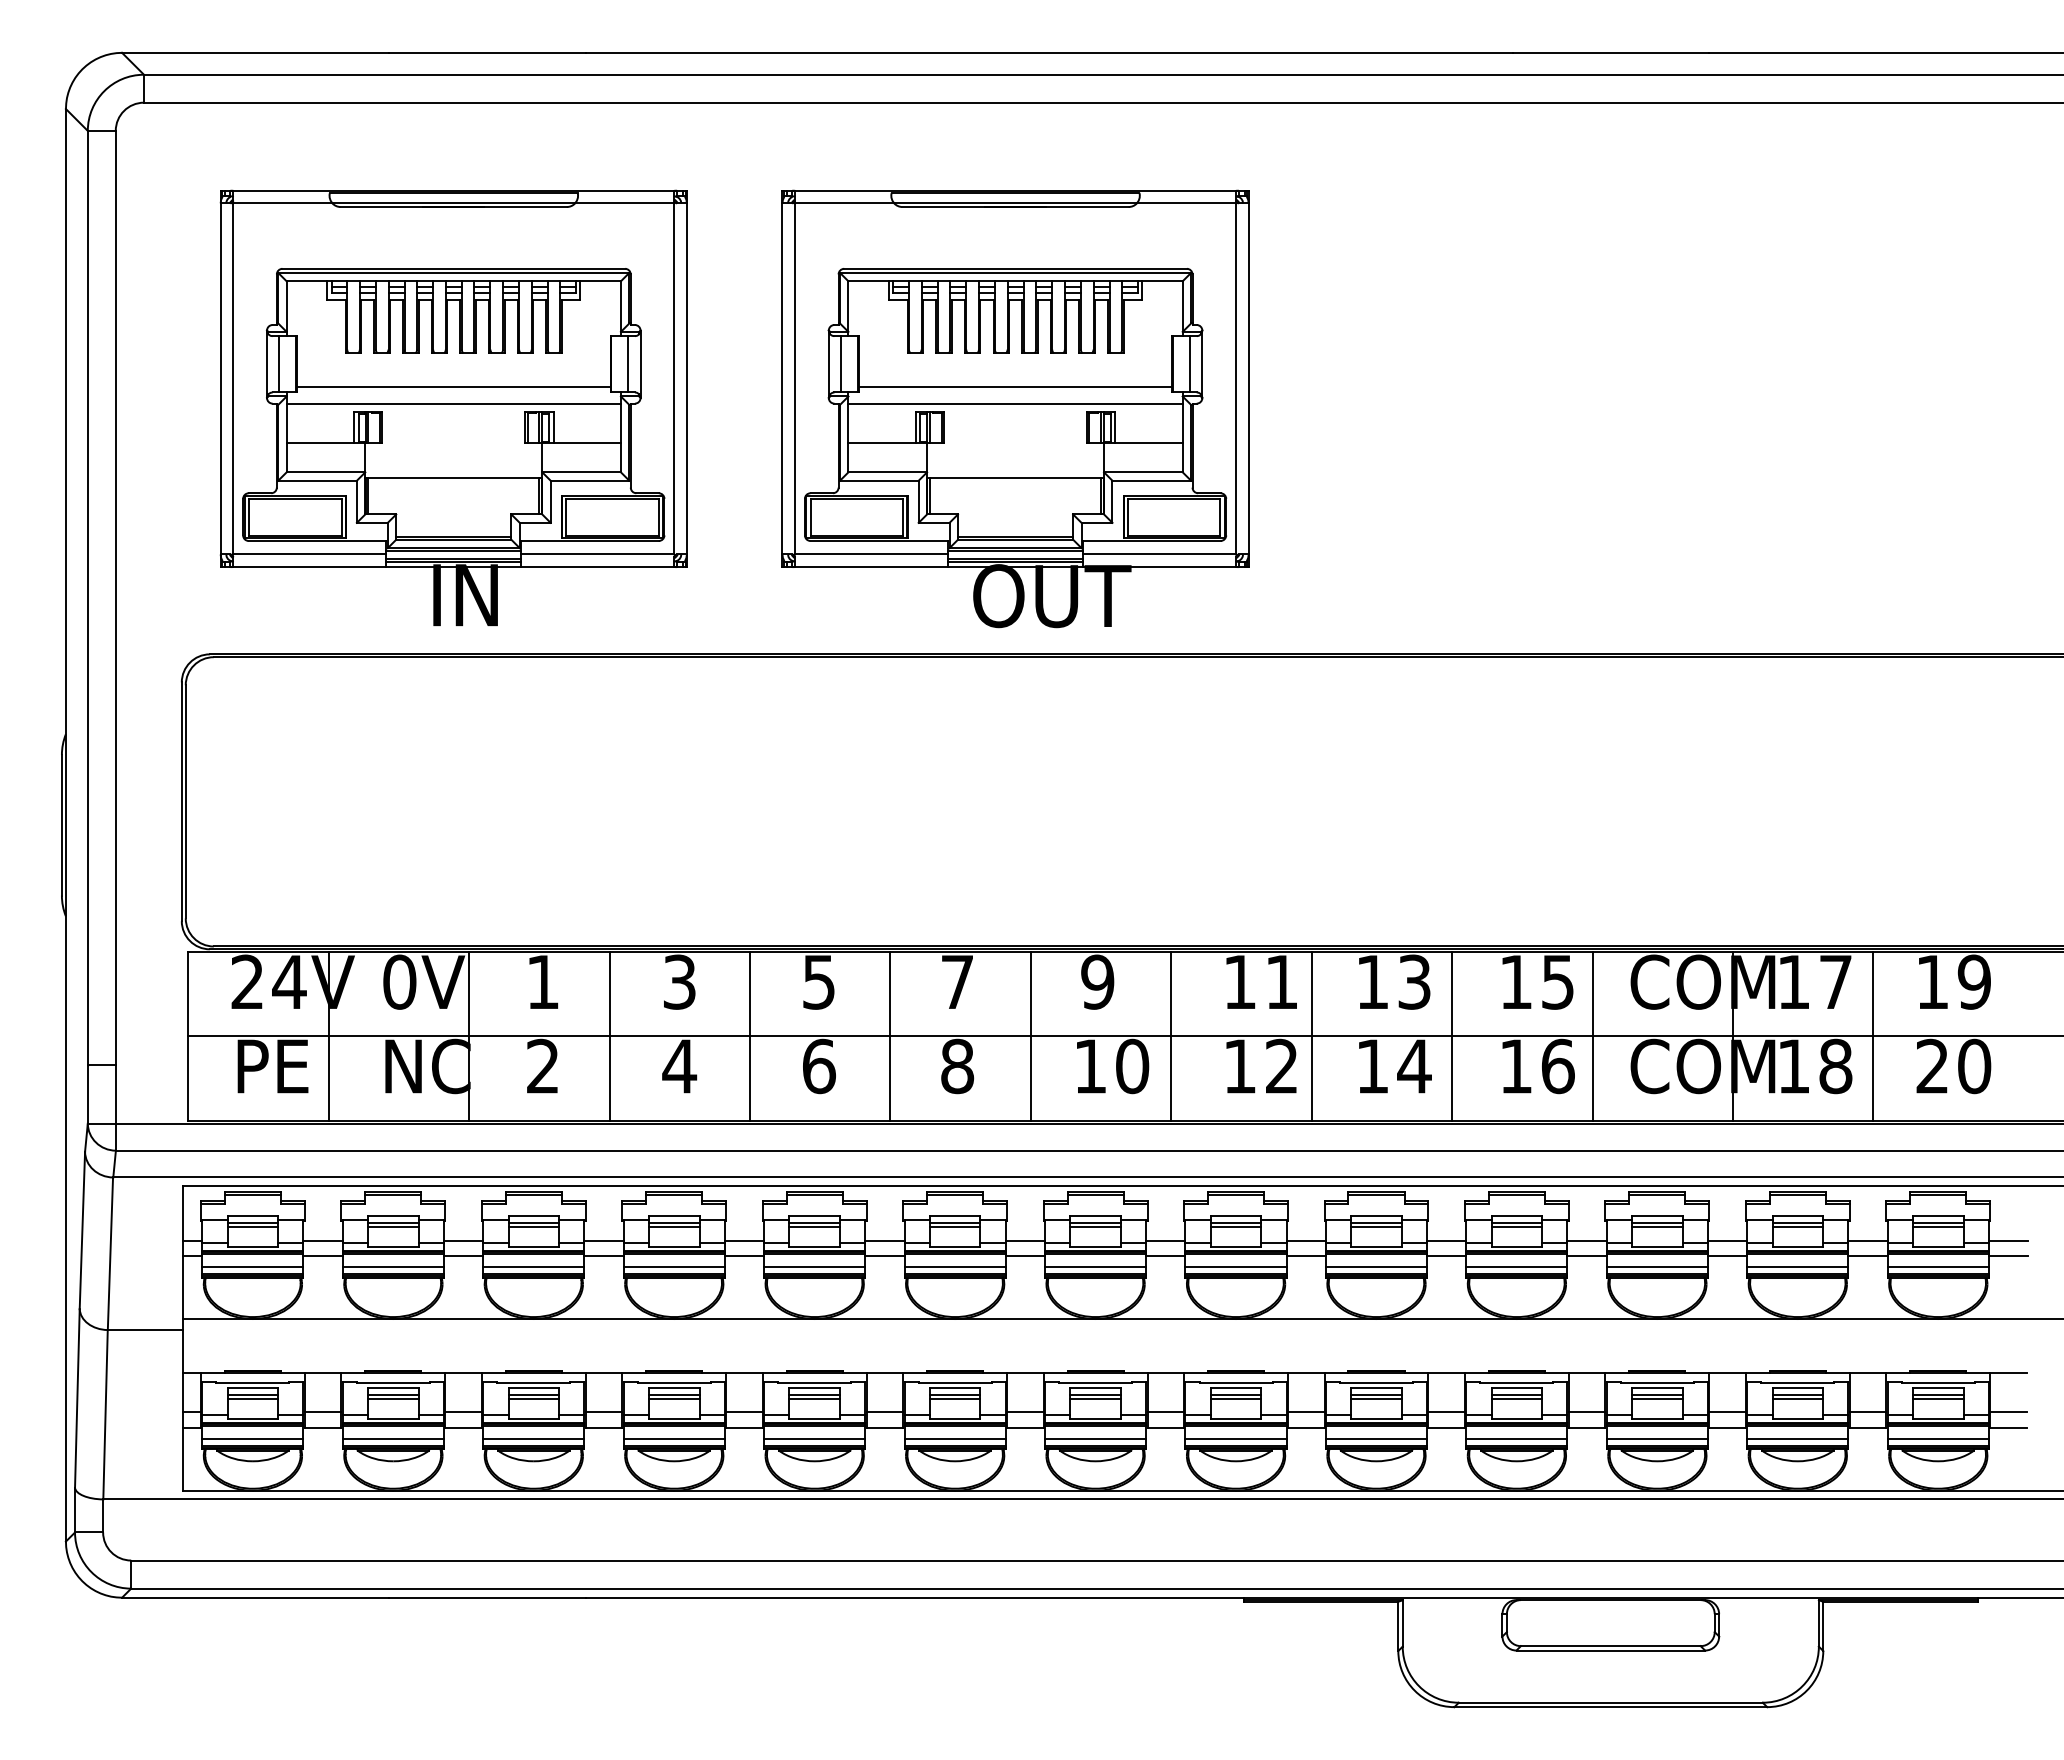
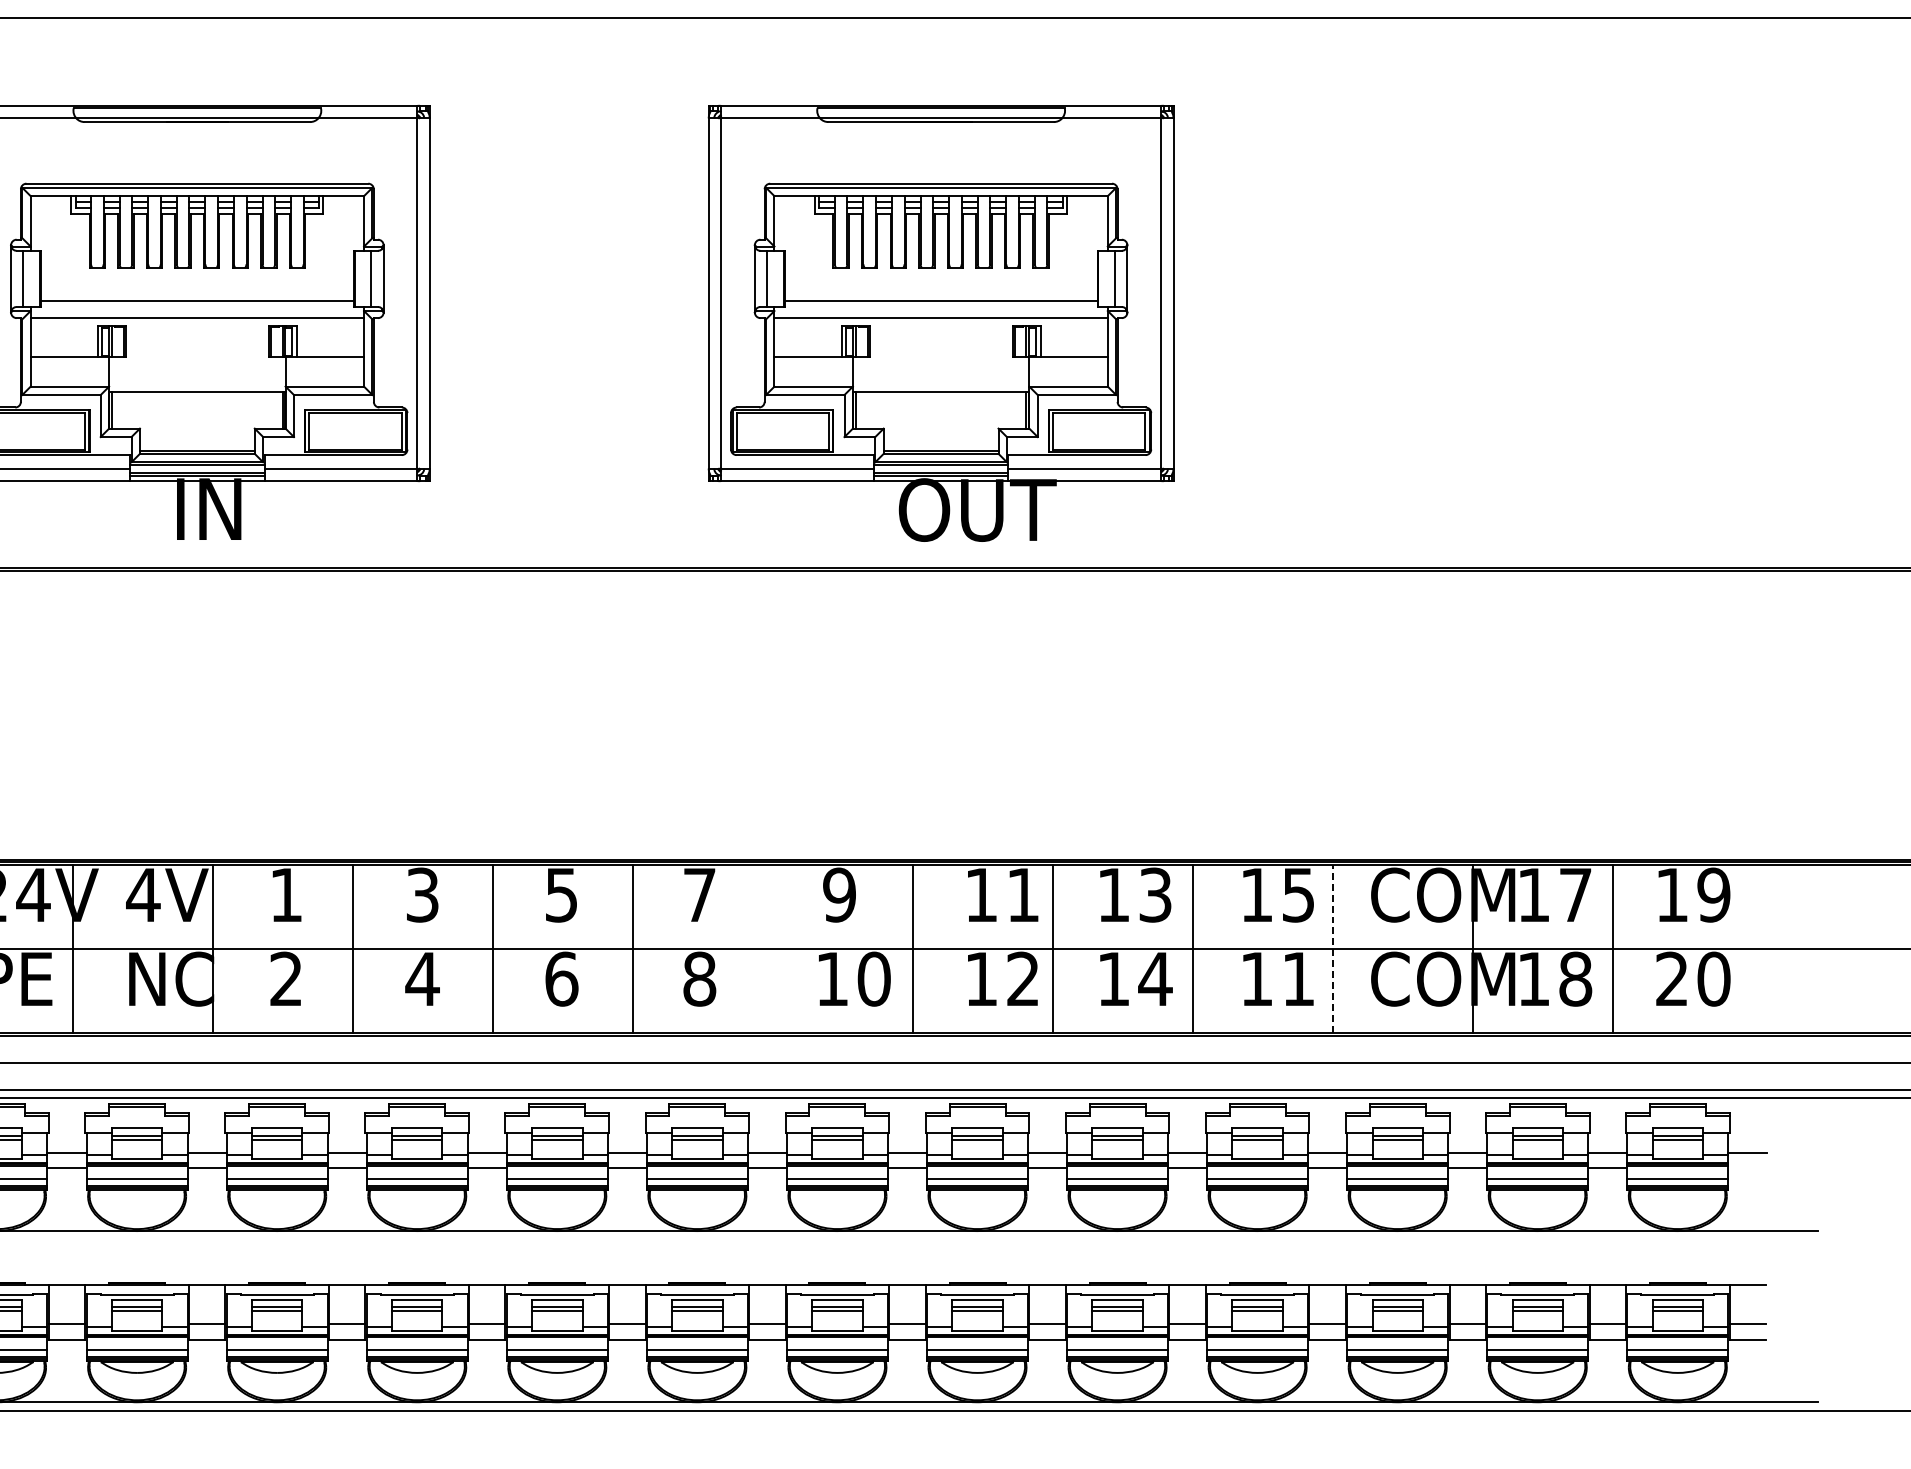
part: (1015, 408) -> (941, 322), moved
text: (399, 981) -> (143, 894), 0V -> 4V
line: (1592, 1035) -> (1332, 948), solid -> dashed
line: (1030, 1036) -> (772, 949), removed
text: (1557, 1066) -> (1298, 979), 16 -> 11
line: (2008, 1256) -> (1747, 1168), removed

